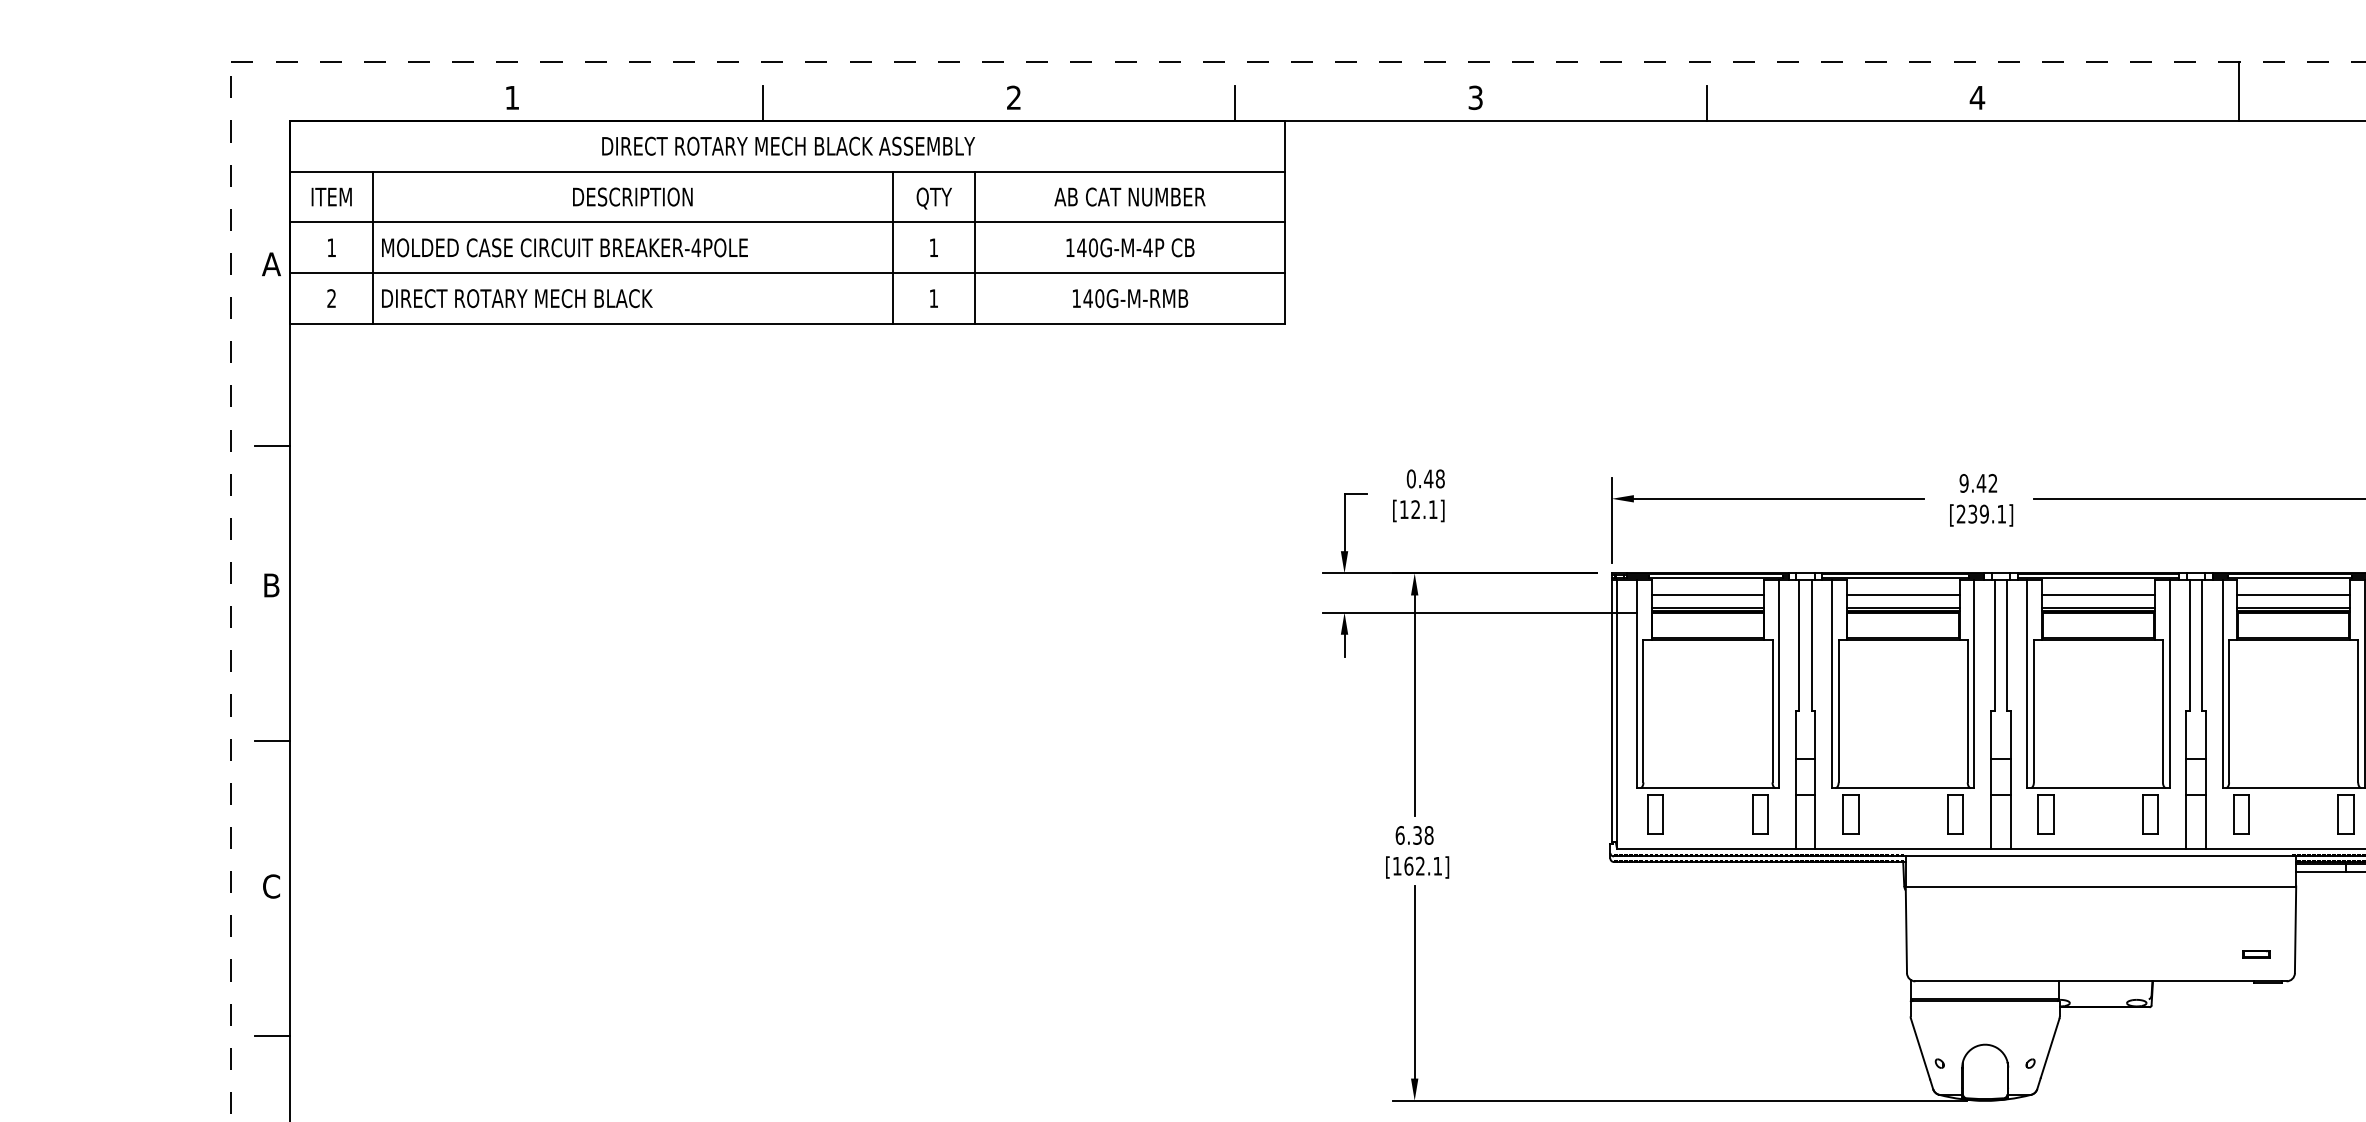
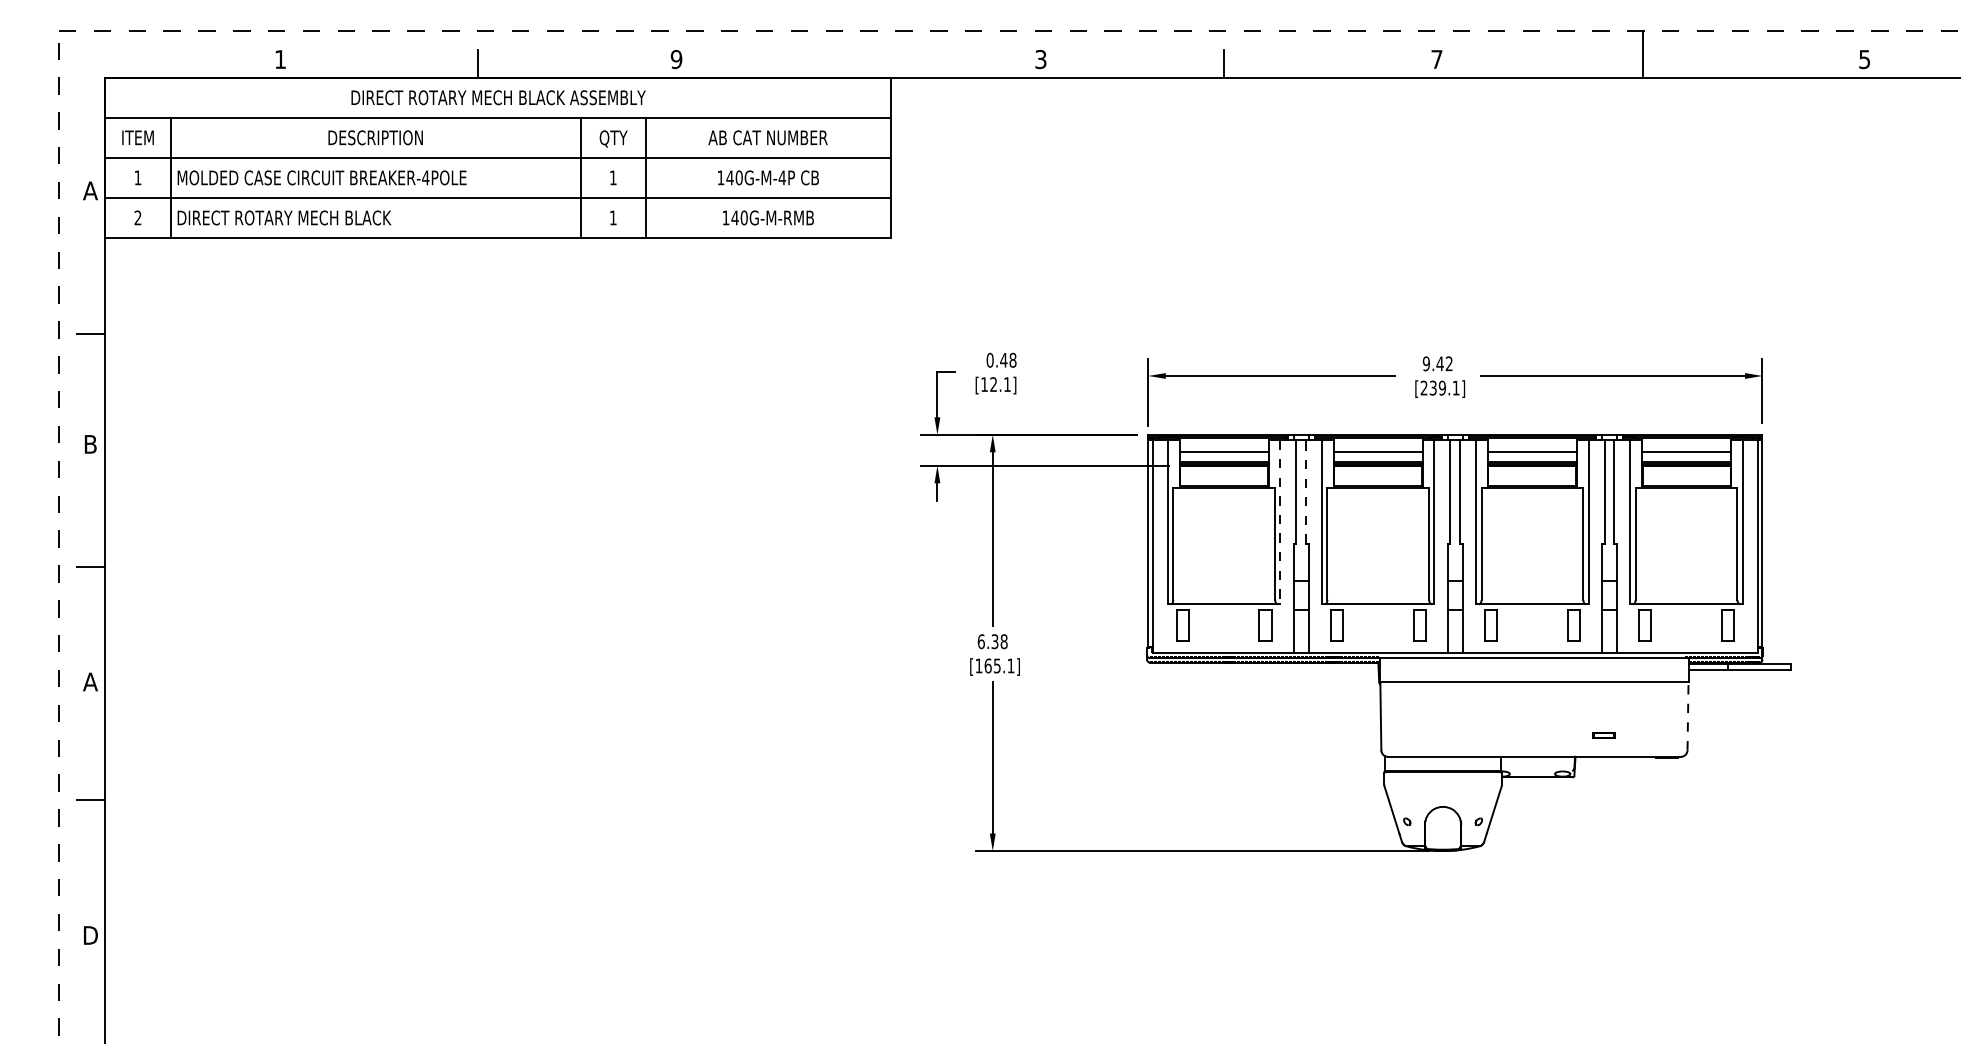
text: (1013, 97) -> (676, 59), 2 -> 9
text: (1976, 97) -> (1436, 59), 4 -> 7
line: (1234, 102) -> (850, 63), removed
line: (1812, 646) -> (1306, 492), solid -> dashed
line: (1779, 684) -> (1280, 522), solid -> dashed
text: (1420, 865) -> (997, 665), [162.1] -> [165.1]
text: (271, 885) -> (90, 681), C -> A
line: (2296, 928) -> (1688, 715), solid -> dashed
part: (2255, 954) -> (1603, 735), moved

